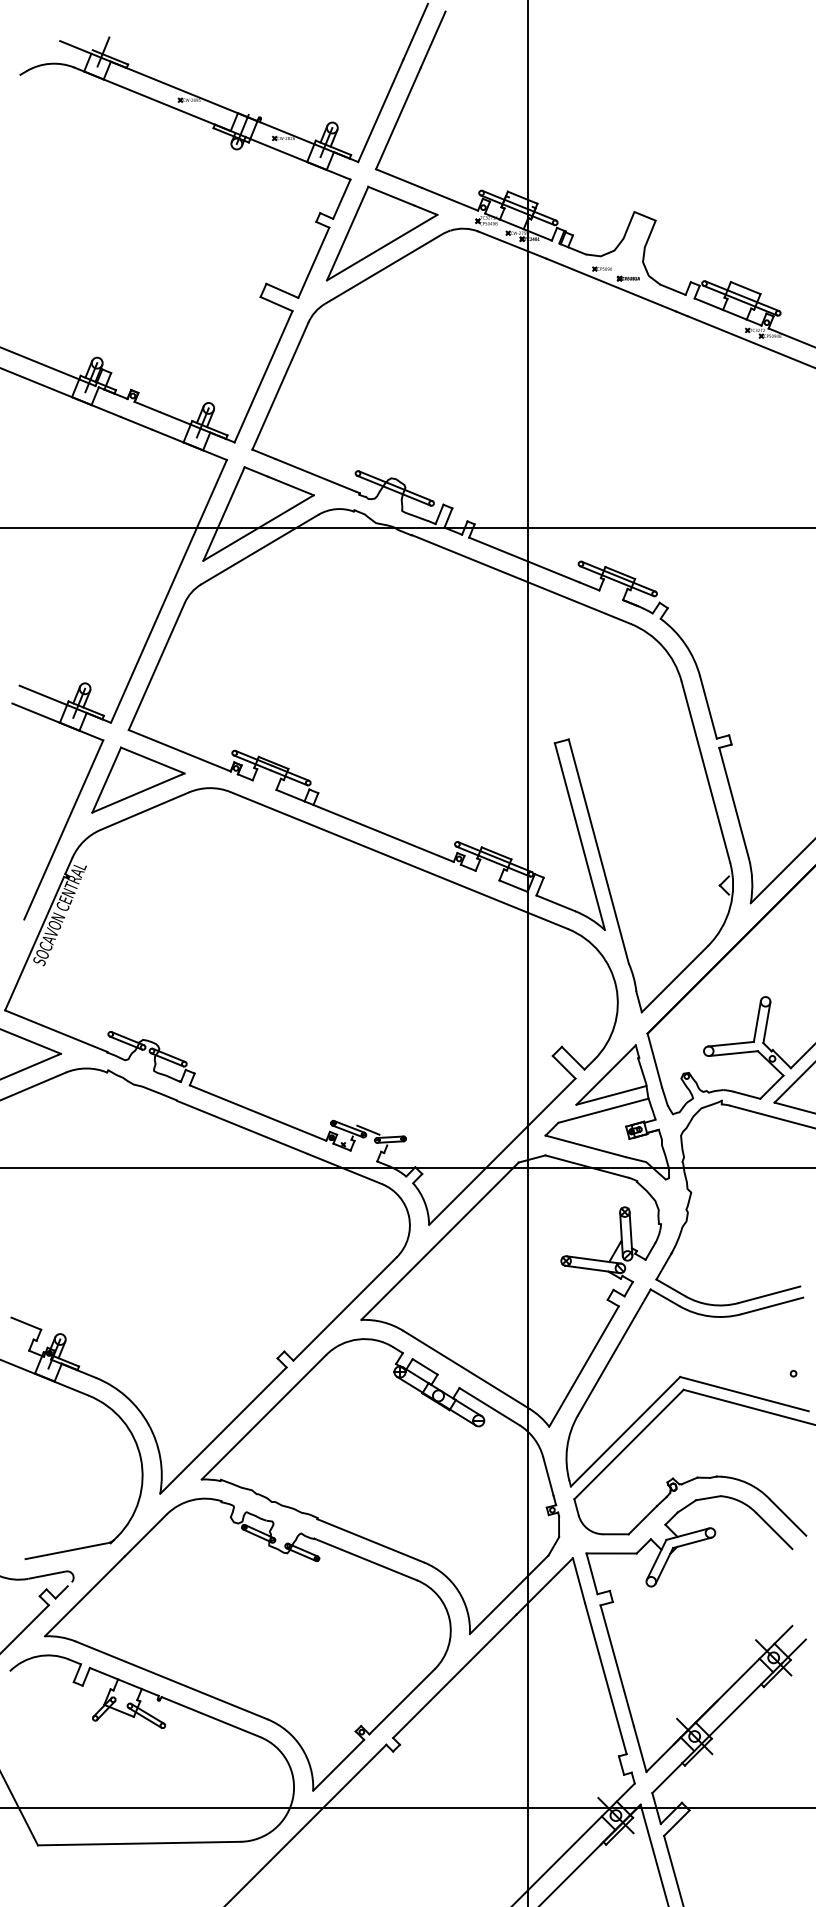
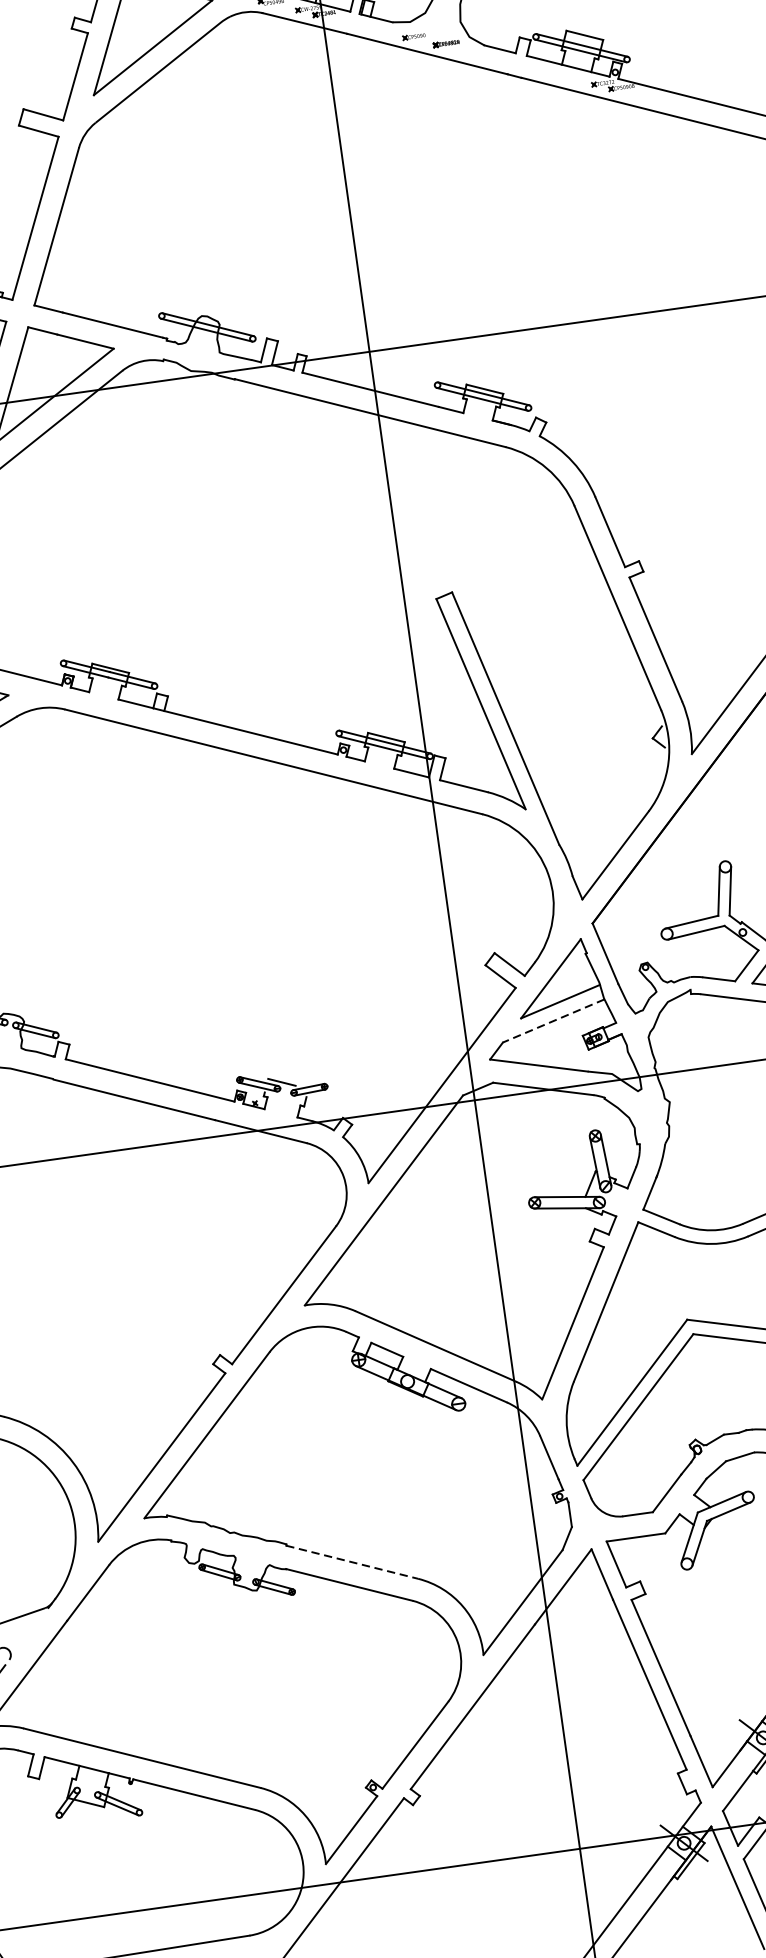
line: (603, 1110) -> (553, 1020), solid -> dashed
line: (370, 1540) -> (351, 1561), solid -> dashed

